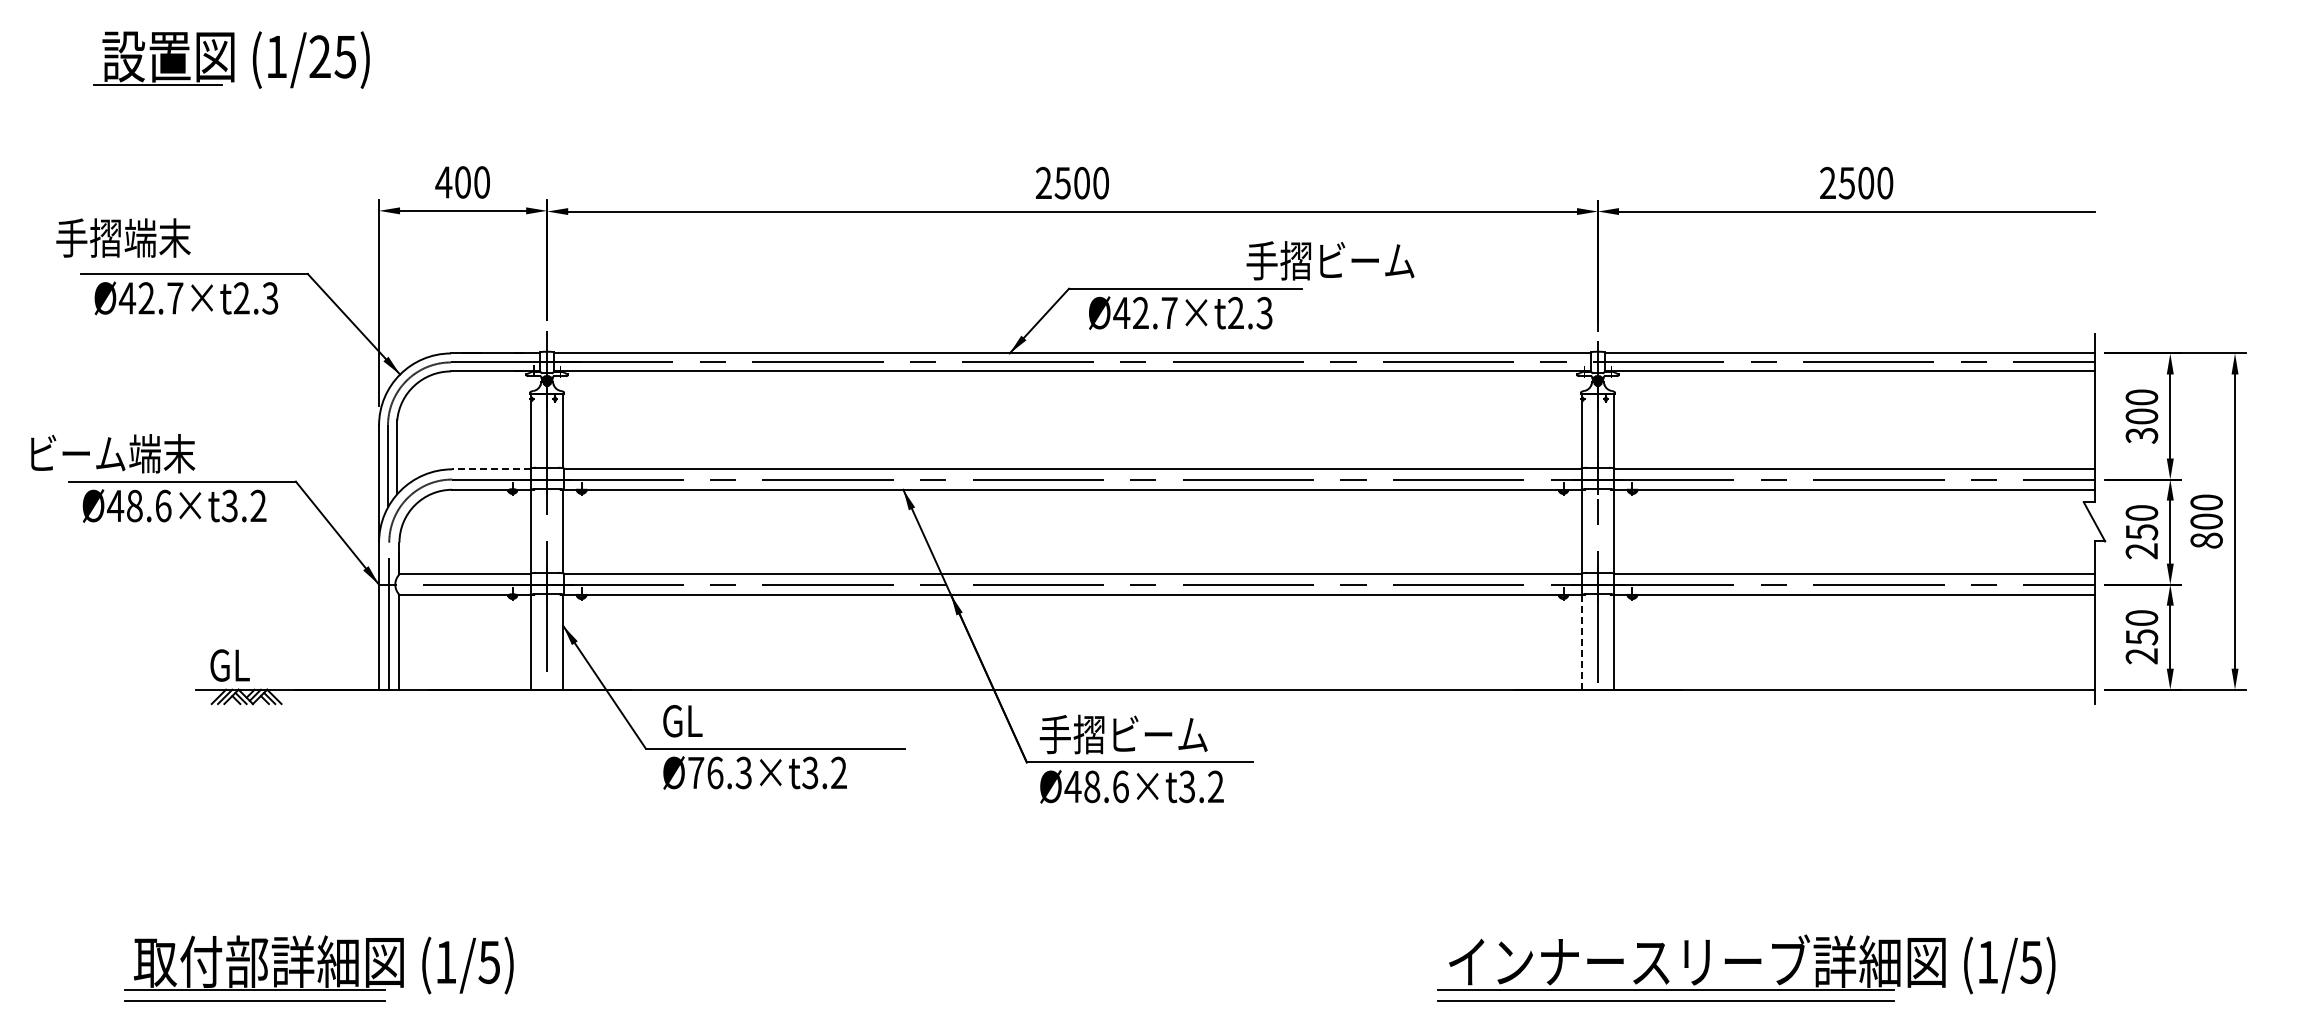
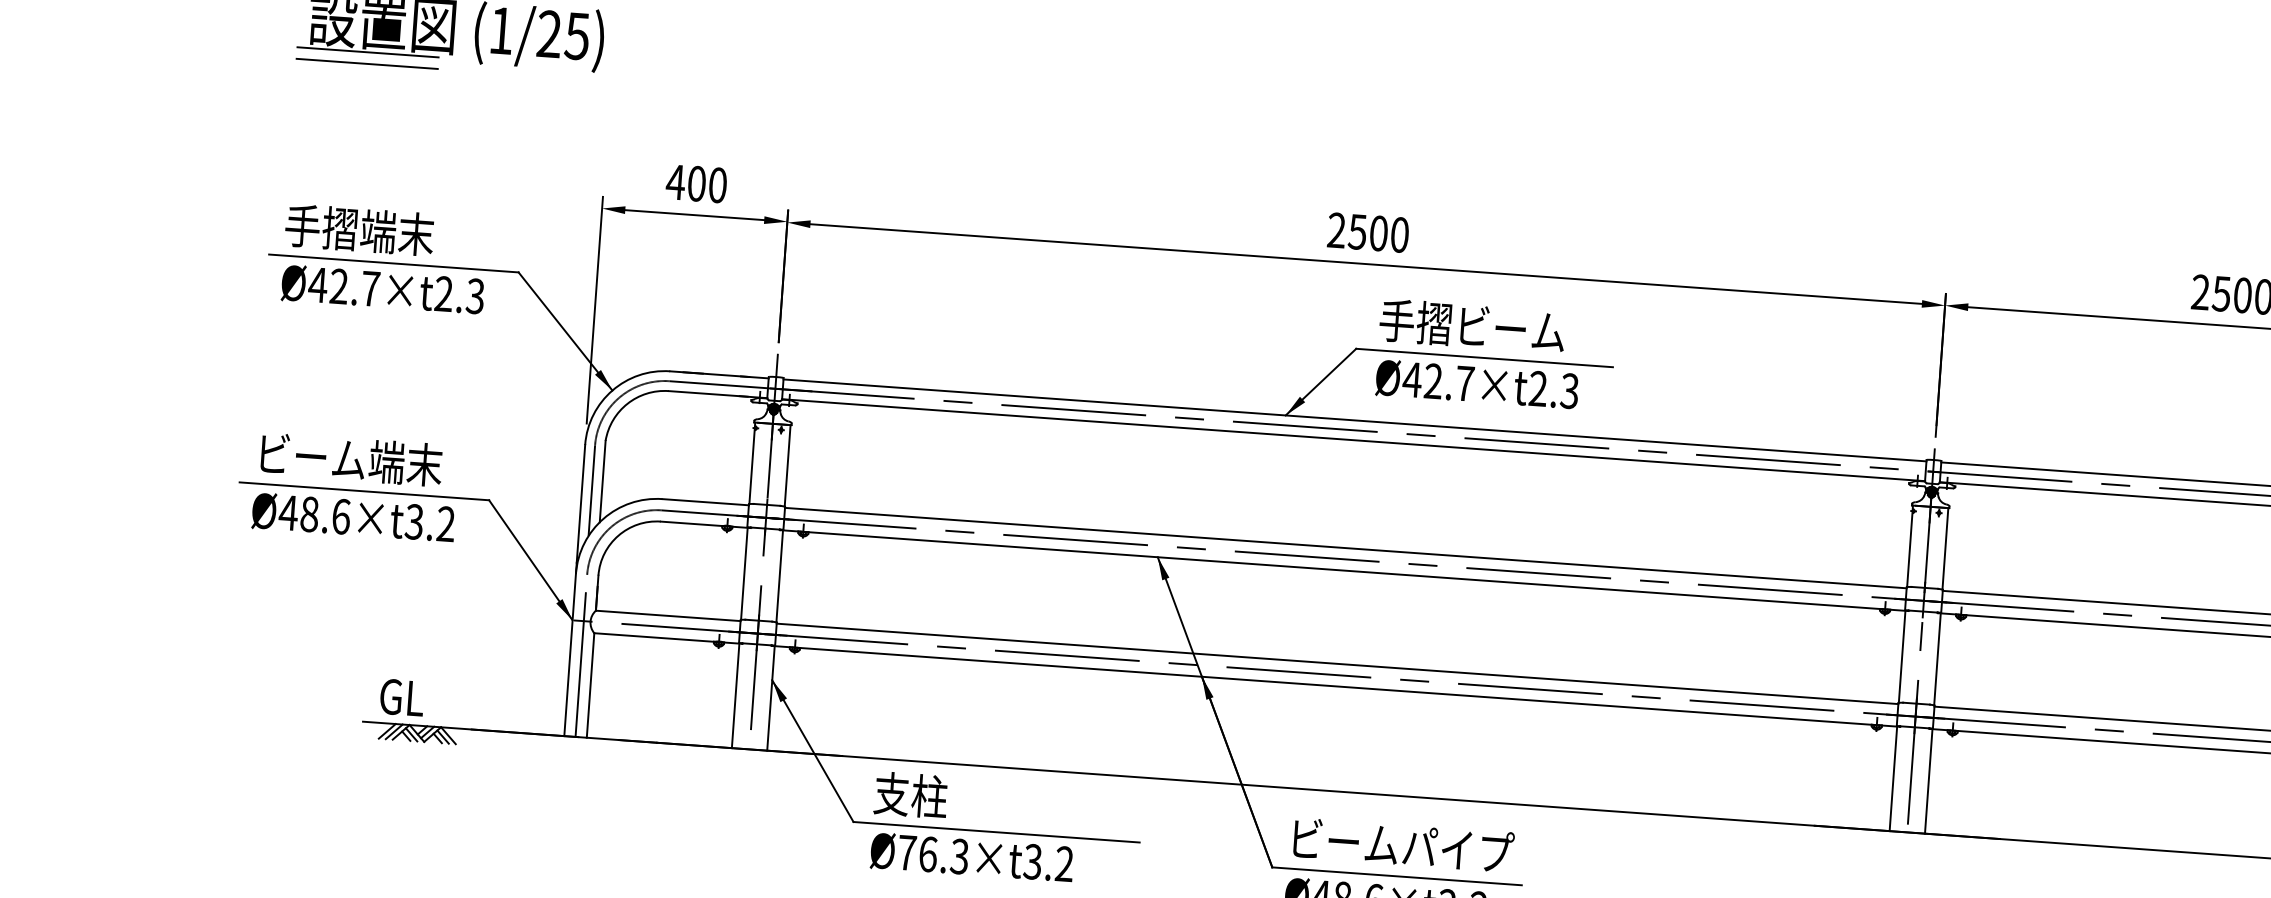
line: (157, 95) -> (367, 63), added
text: (123, 237) -> (359, 229), moved
text: (1330, 260) -> (1472, 325), moved
text: (113, 453) -> (352, 459), moved
line: (491, 469) -> (705, 502), dashed -> solid
line: (1581, 642) -> (1892, 779), dashed -> solid
text: (695, 720) -> (910, 795), GL -> 支柱
text: (1141, 734) -> (1400, 845), 手摺ビーム -> ビームパイプ

